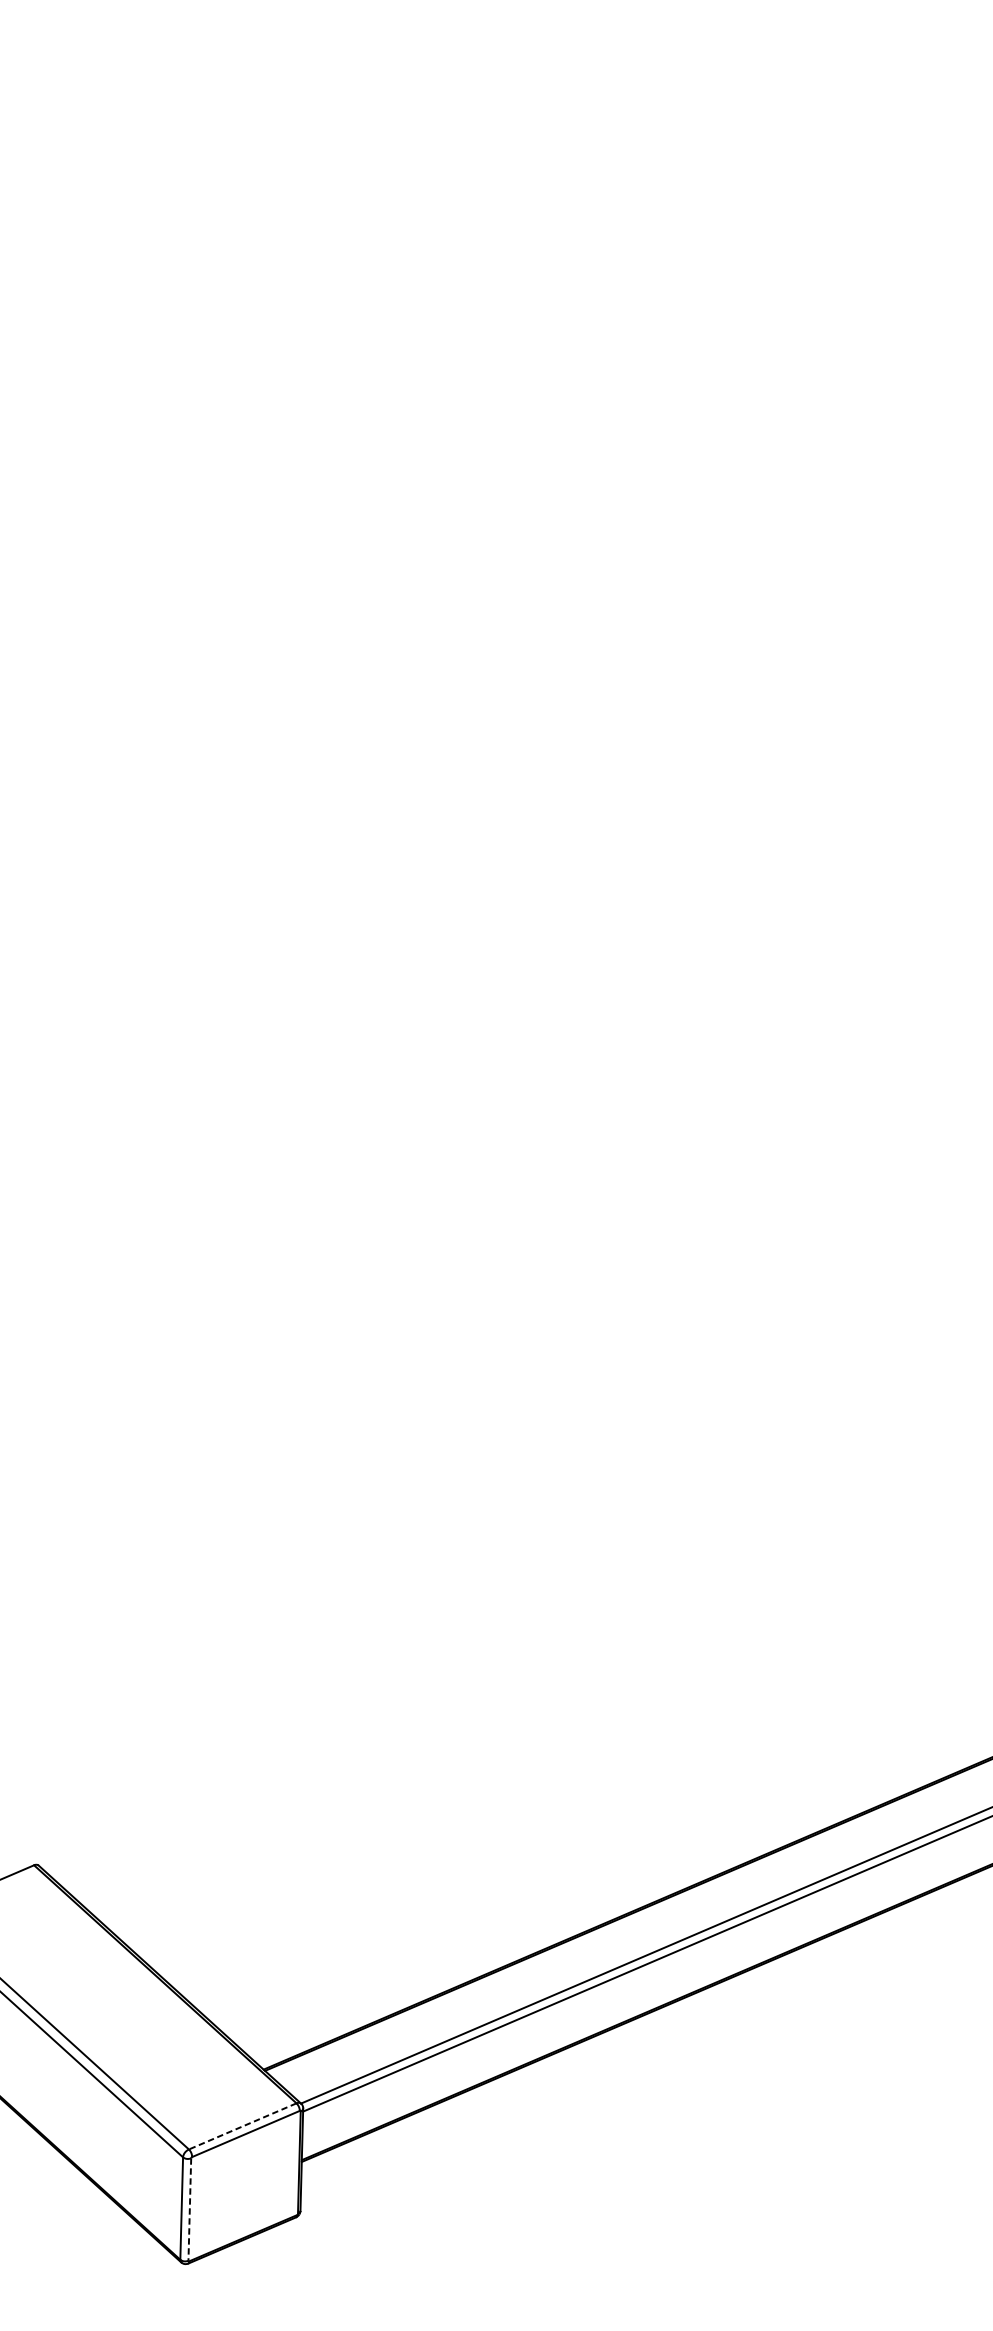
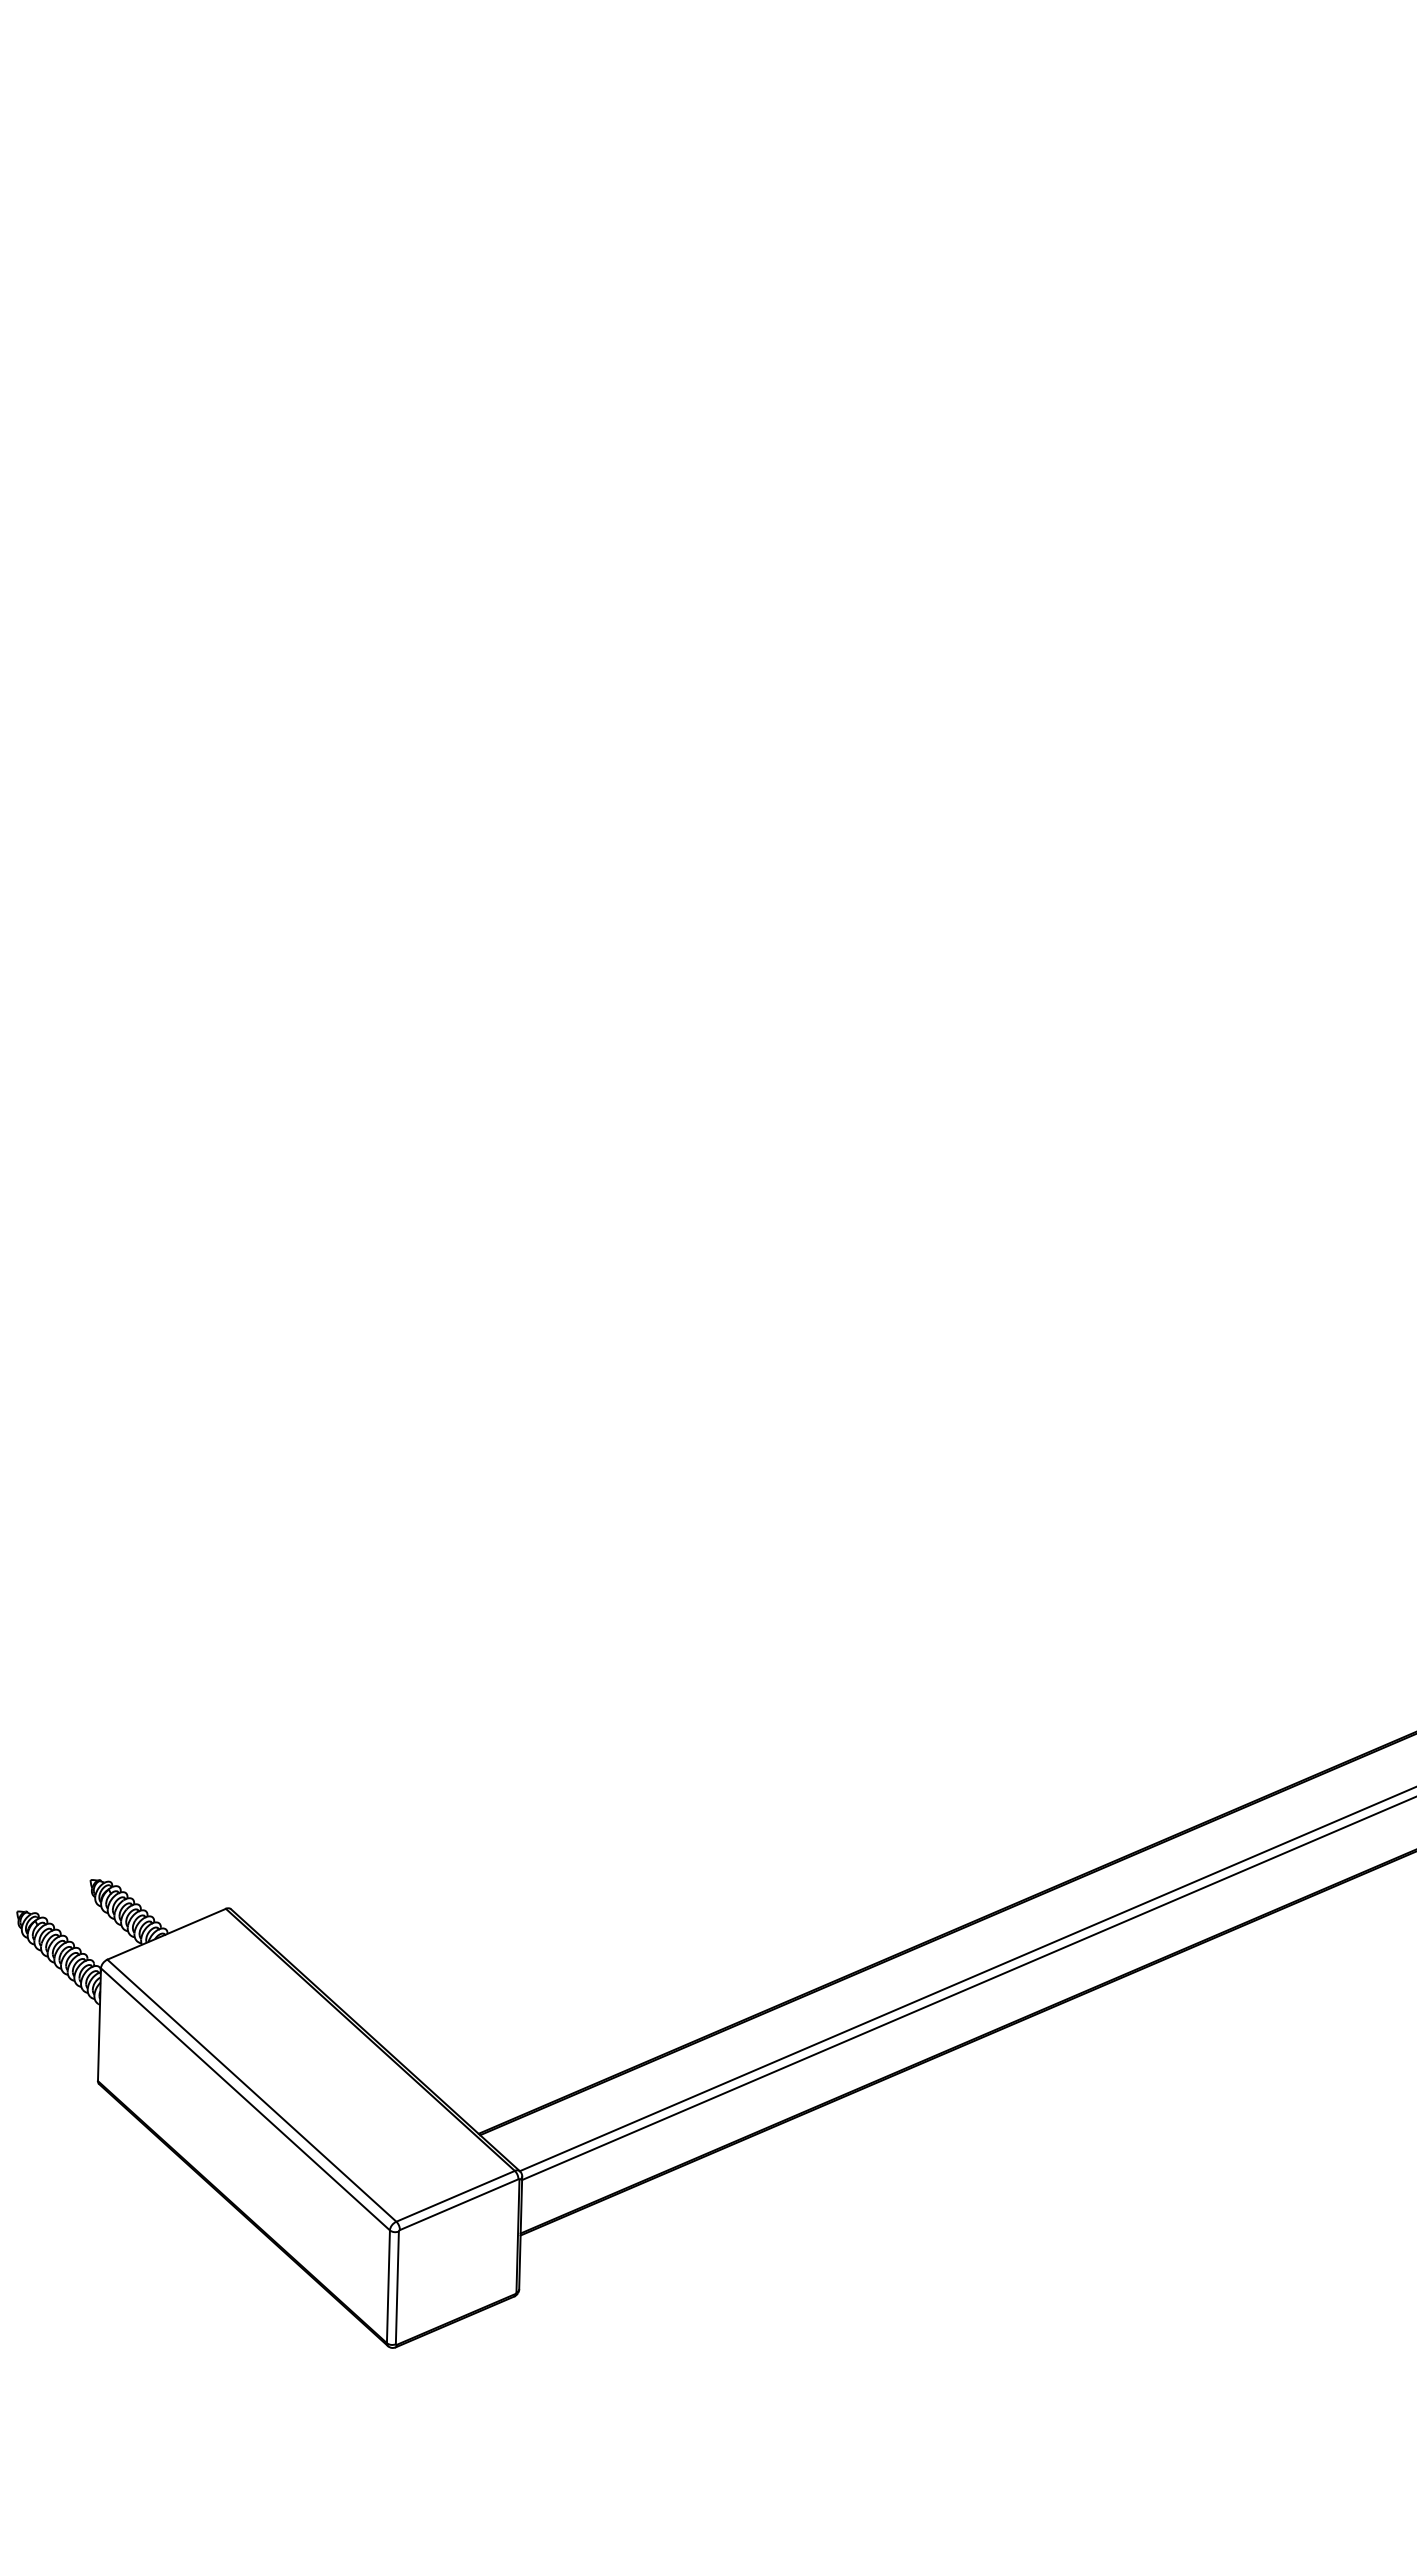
line: (242, 2126) -> (455, 2196), dashed -> solid
line: (189, 2210) -> (397, 2288), dashed -> solid

